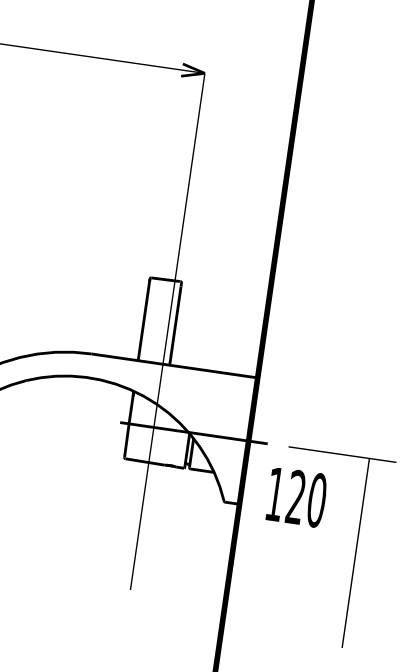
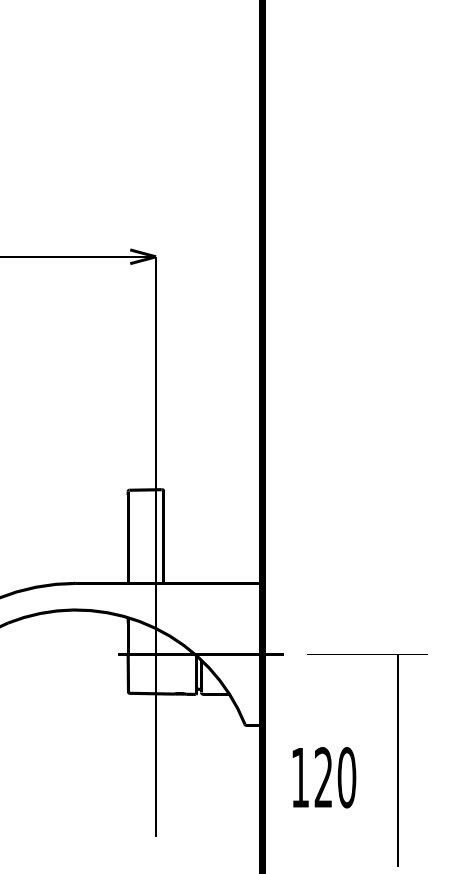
text: (297, 497) -> (324, 777), moved

